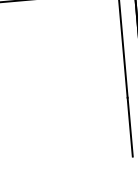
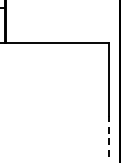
line: (130, 127) -> (108, 136), solid -> dashed

